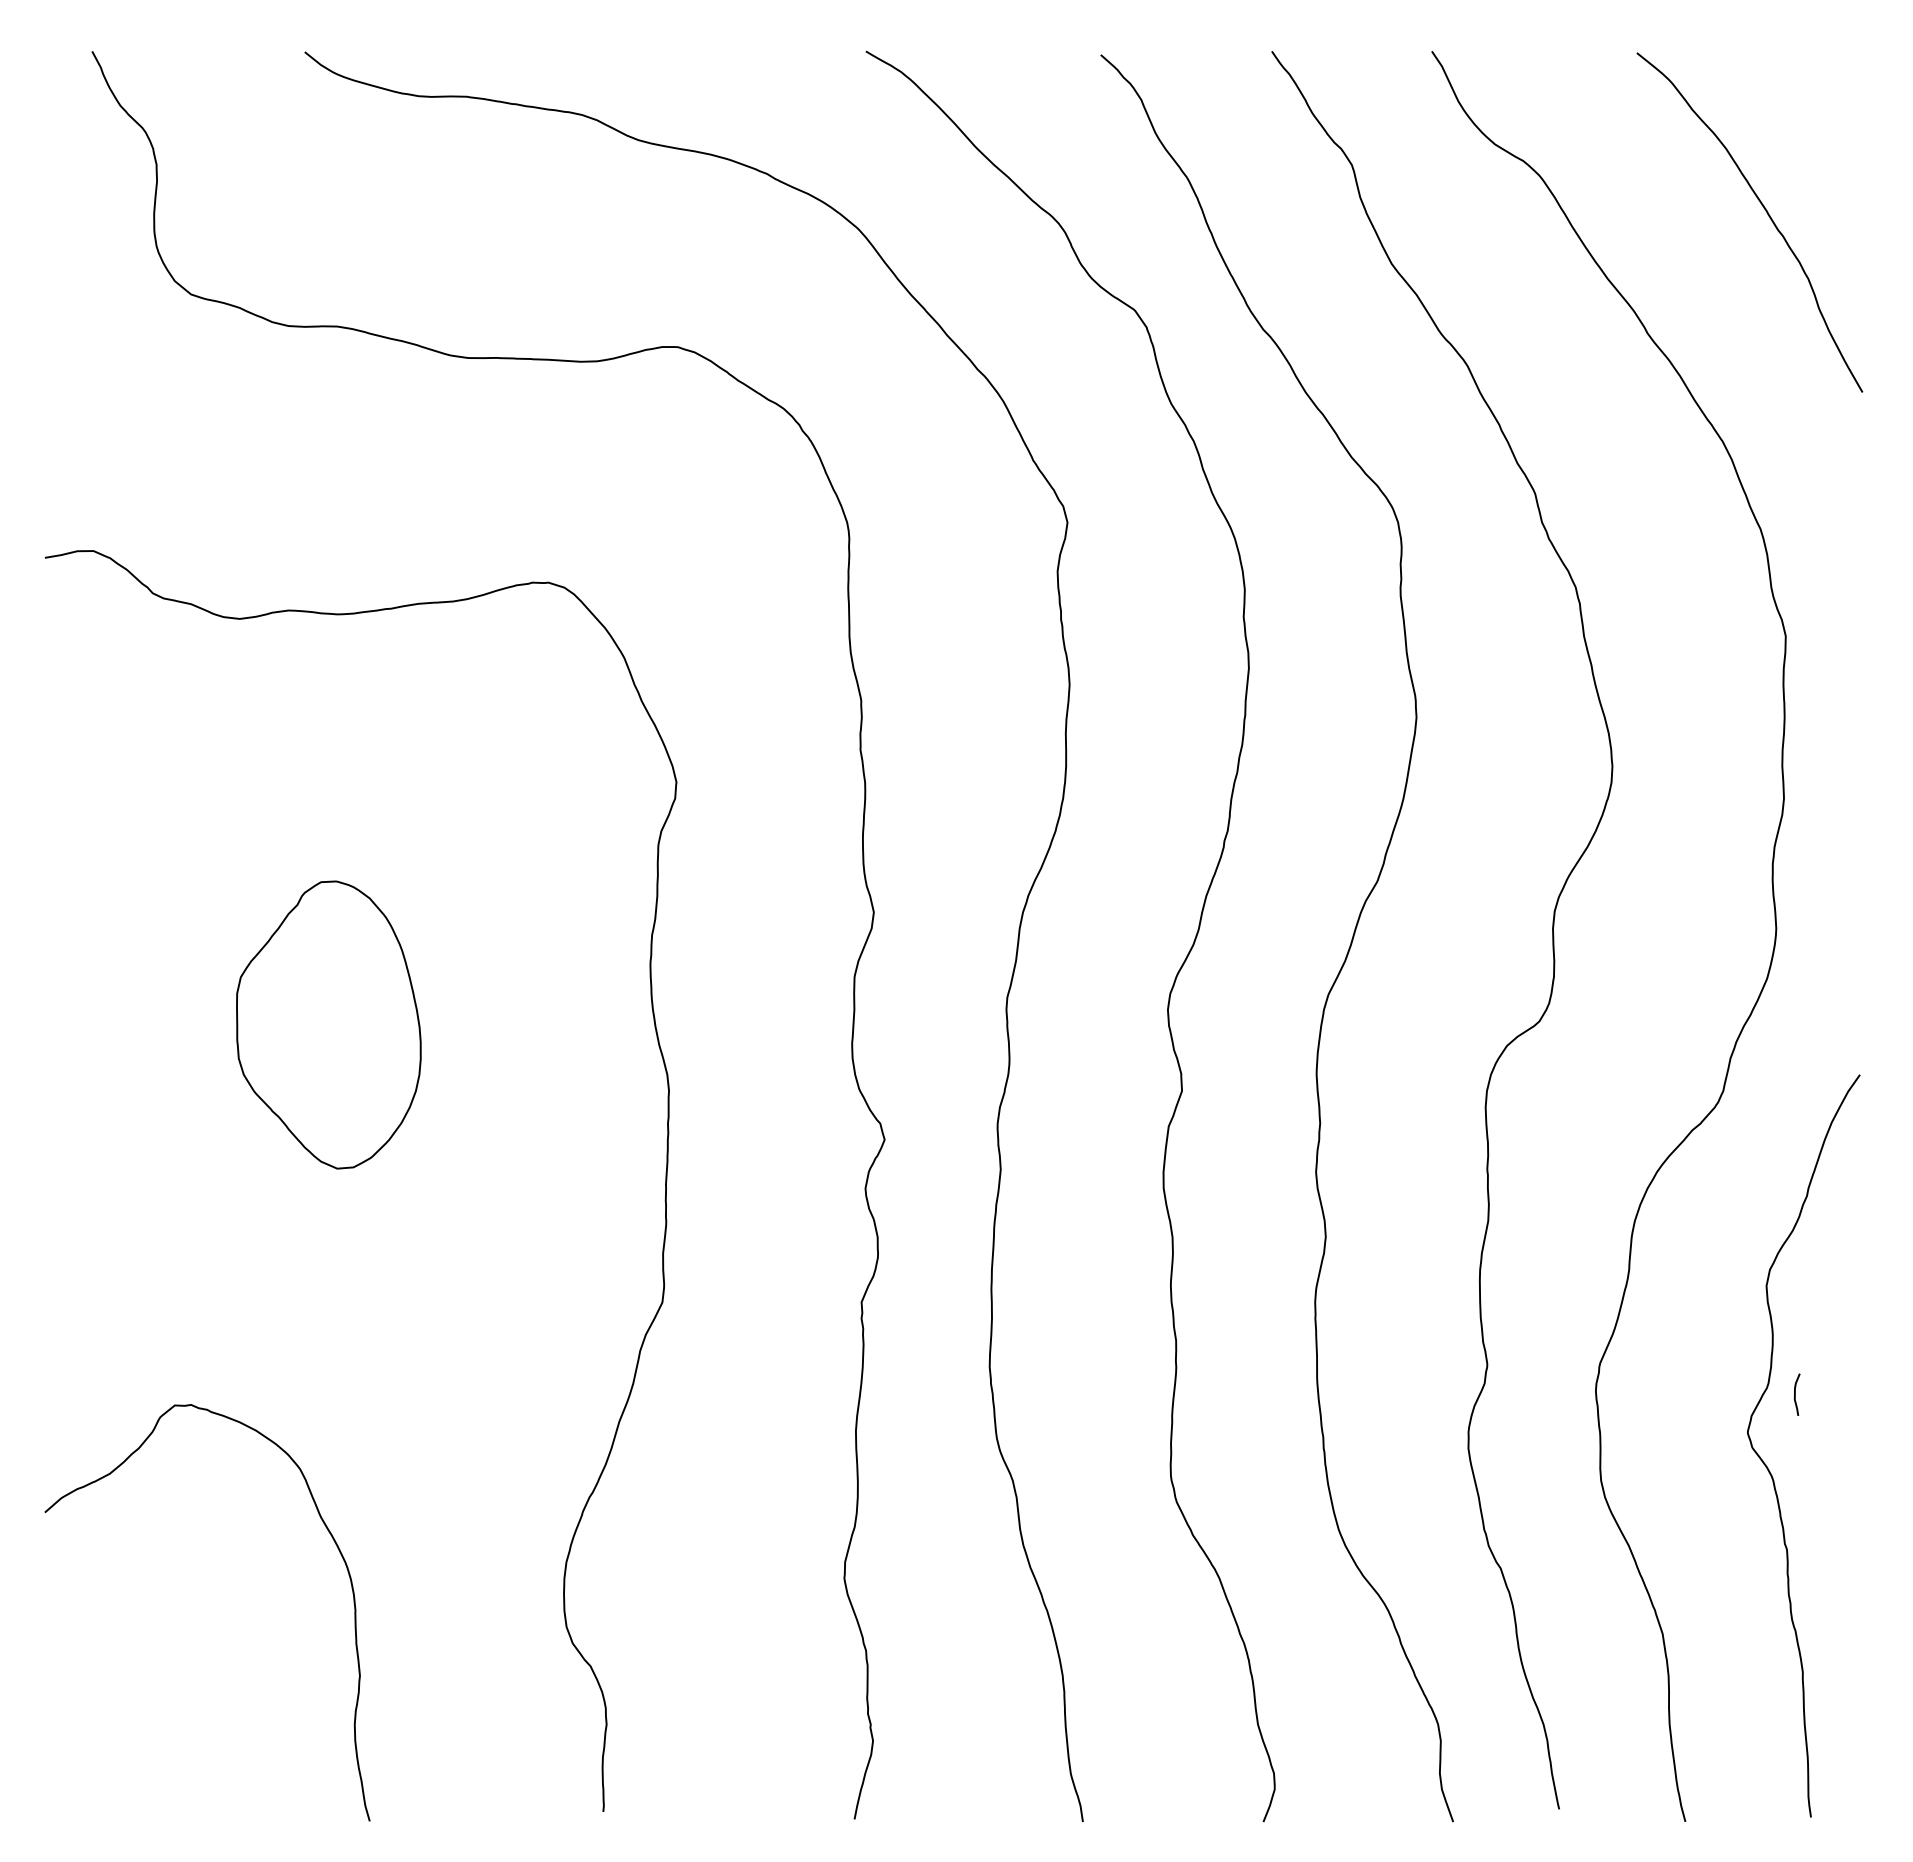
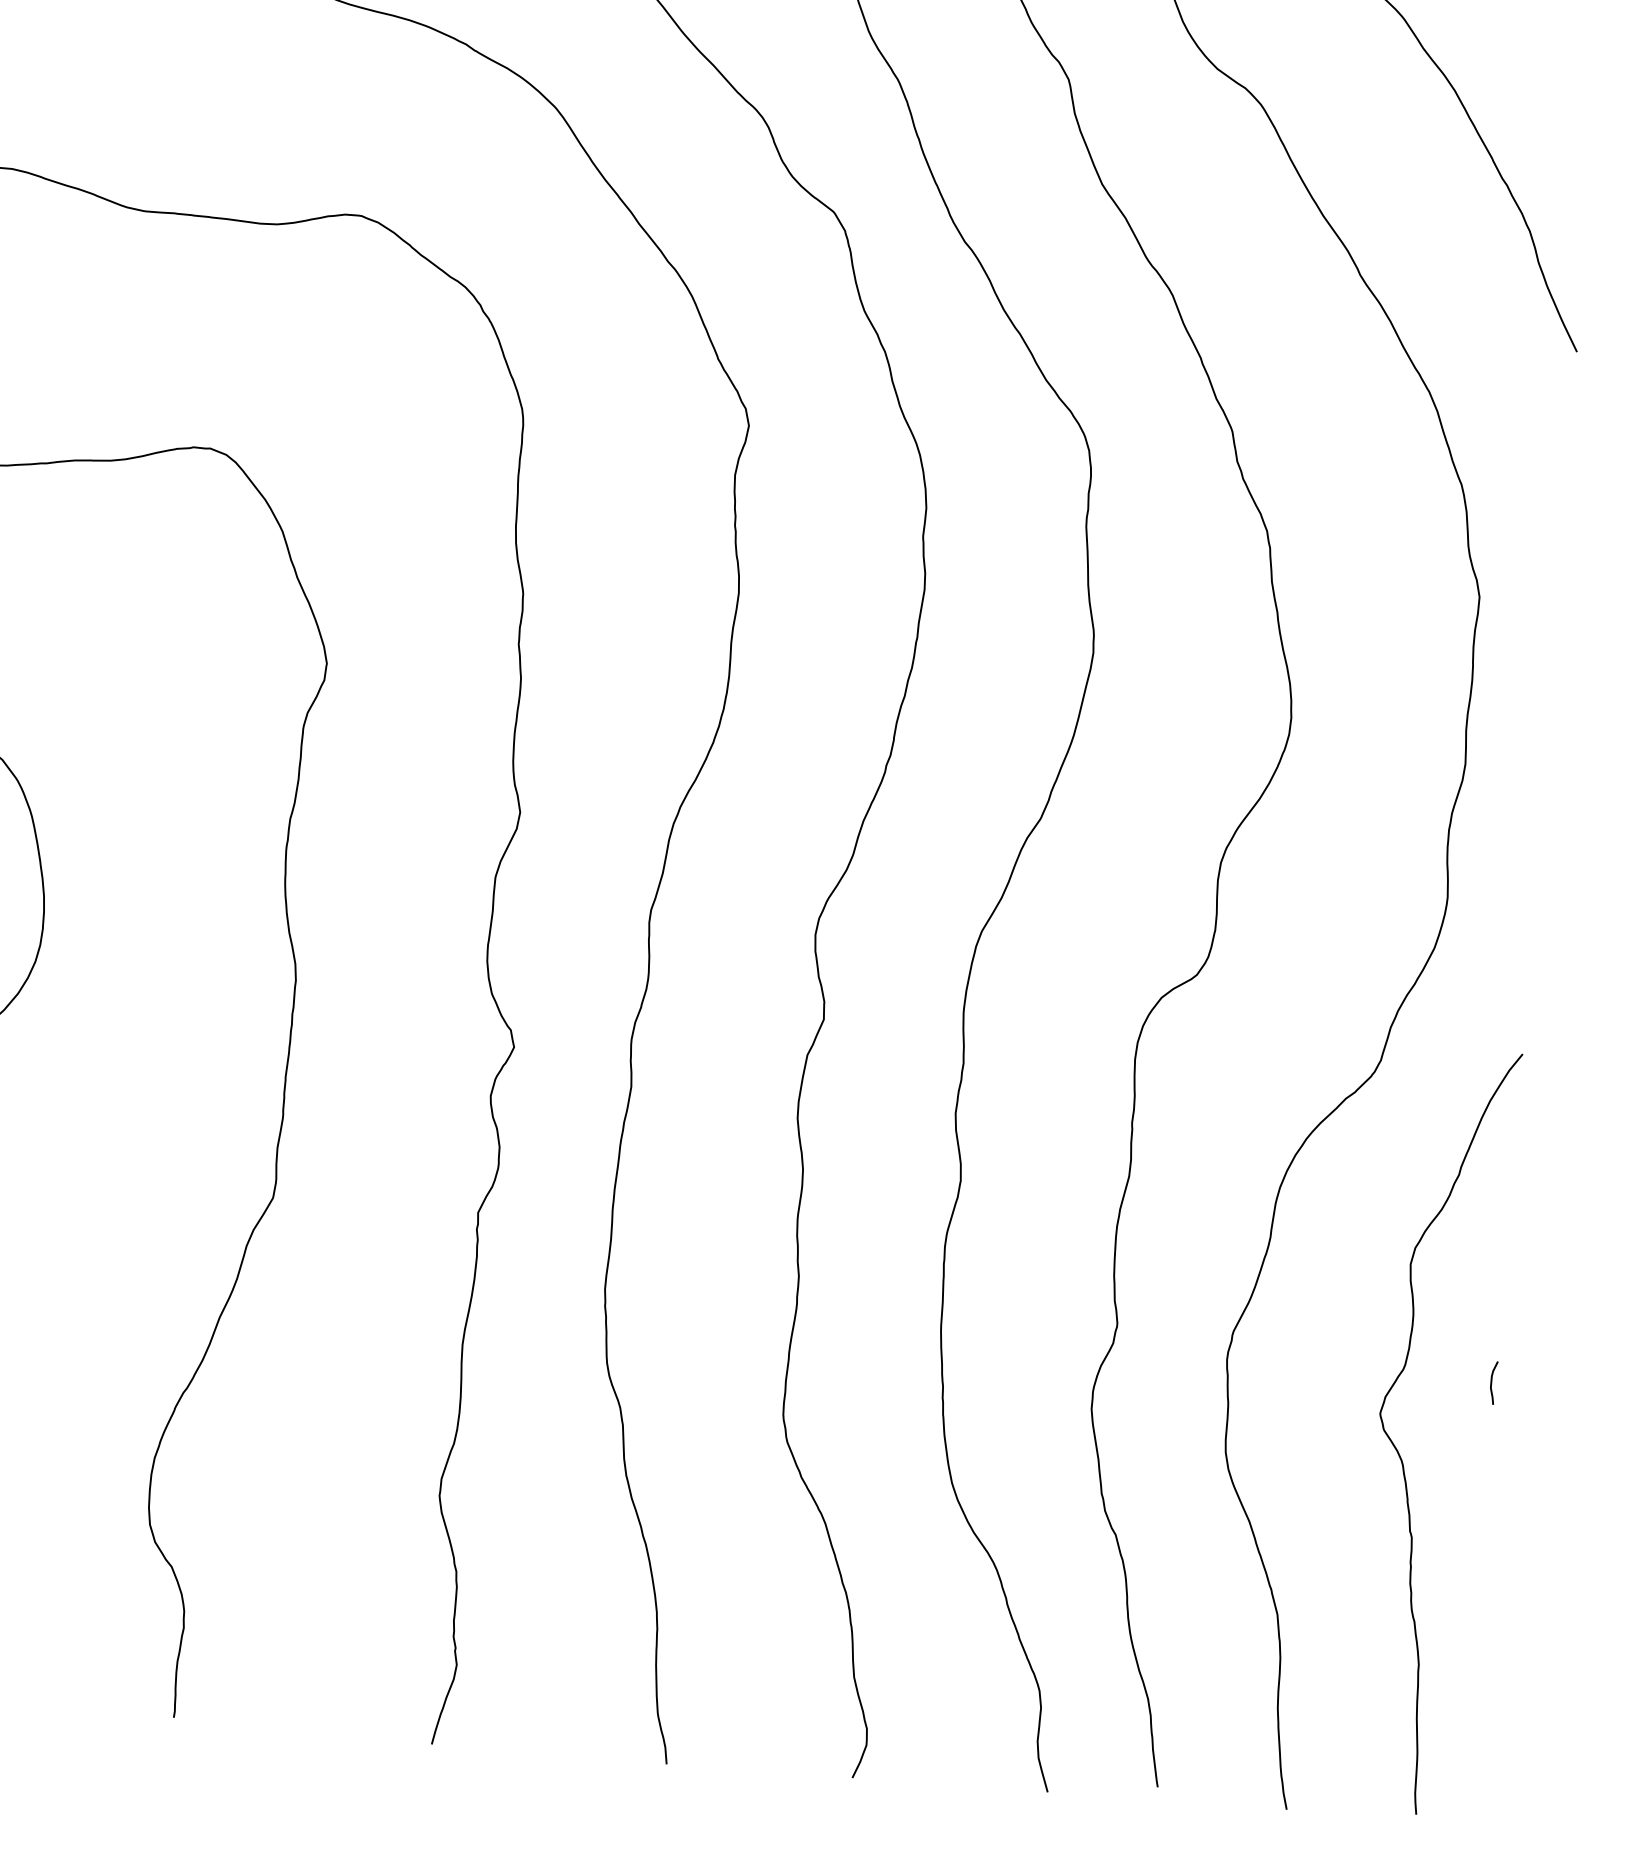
curve: (1795, 1394) -> (1491, 1382), moved

